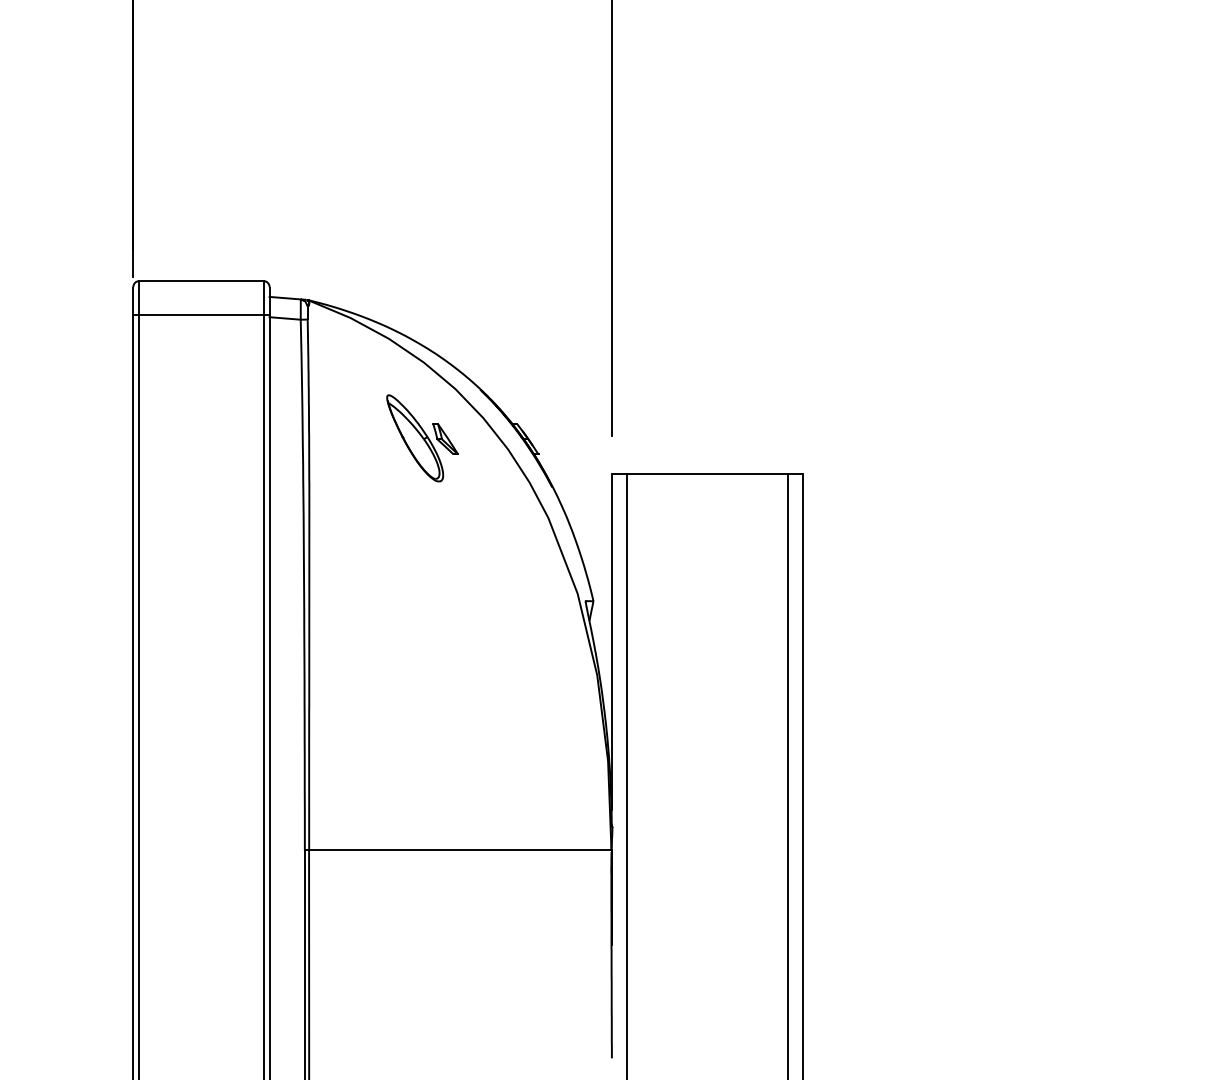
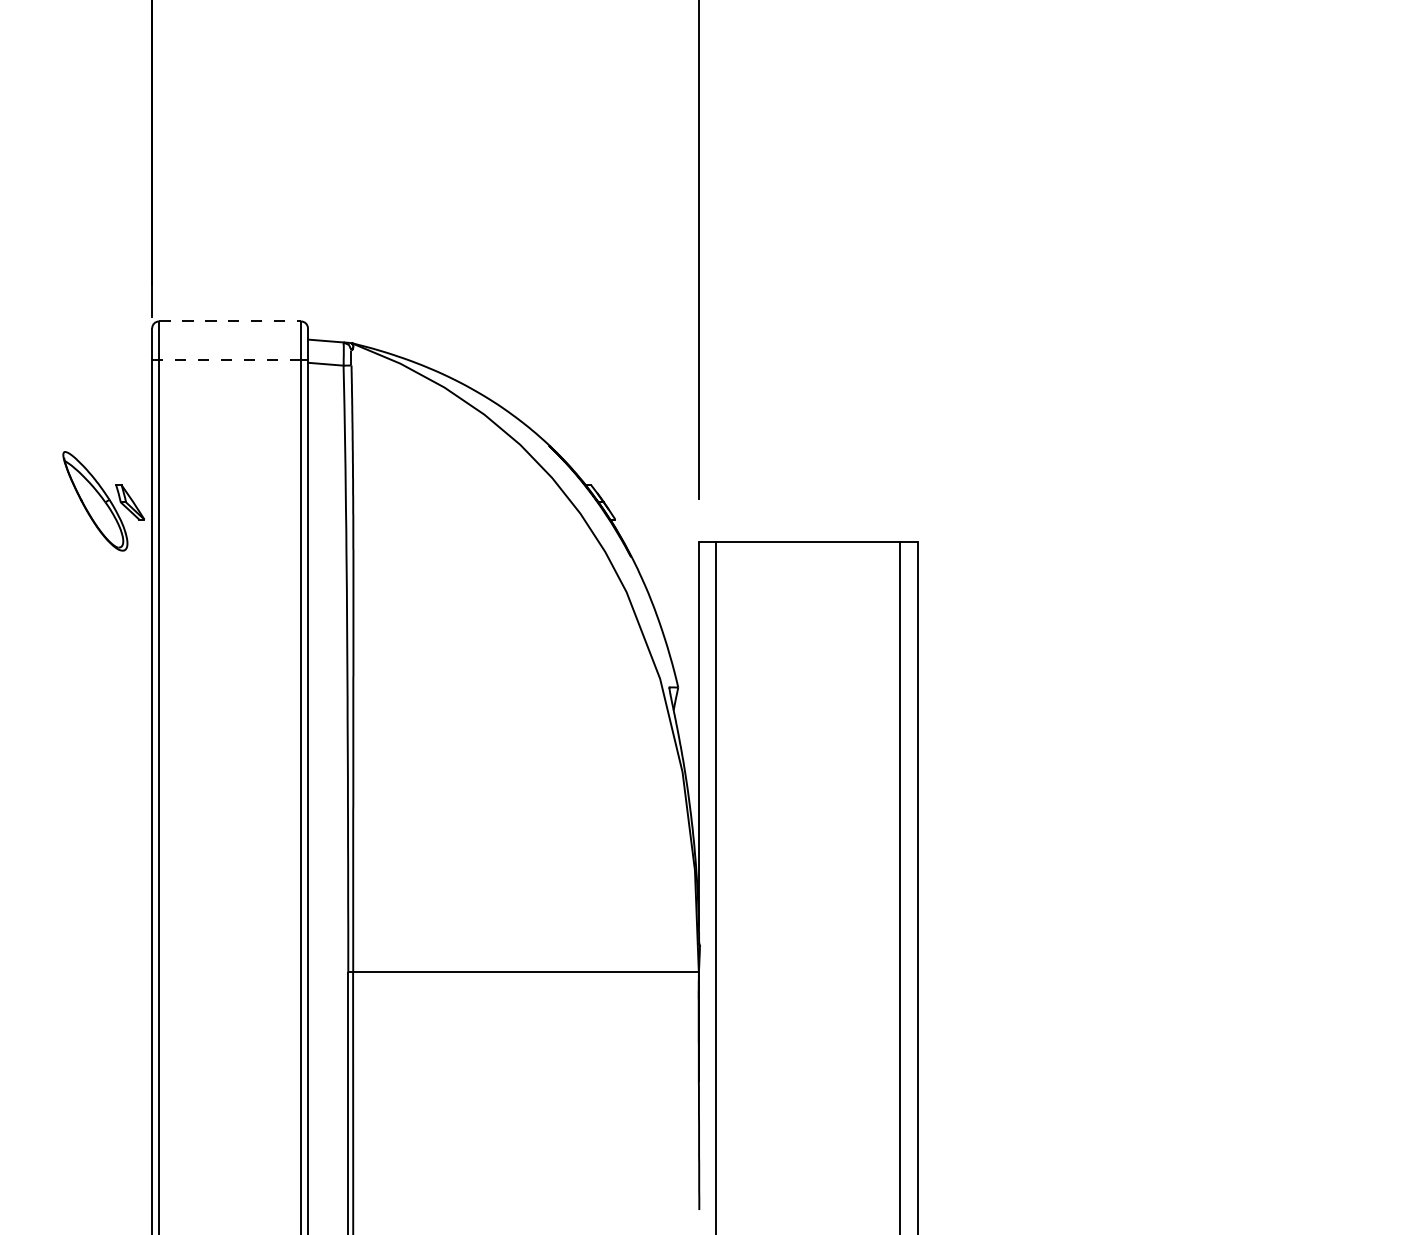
line: (201, 281) -> (230, 321), solid -> dashed
line: (201, 315) -> (230, 360), solid -> dashed
part: (422, 438) -> (103, 501), moved

